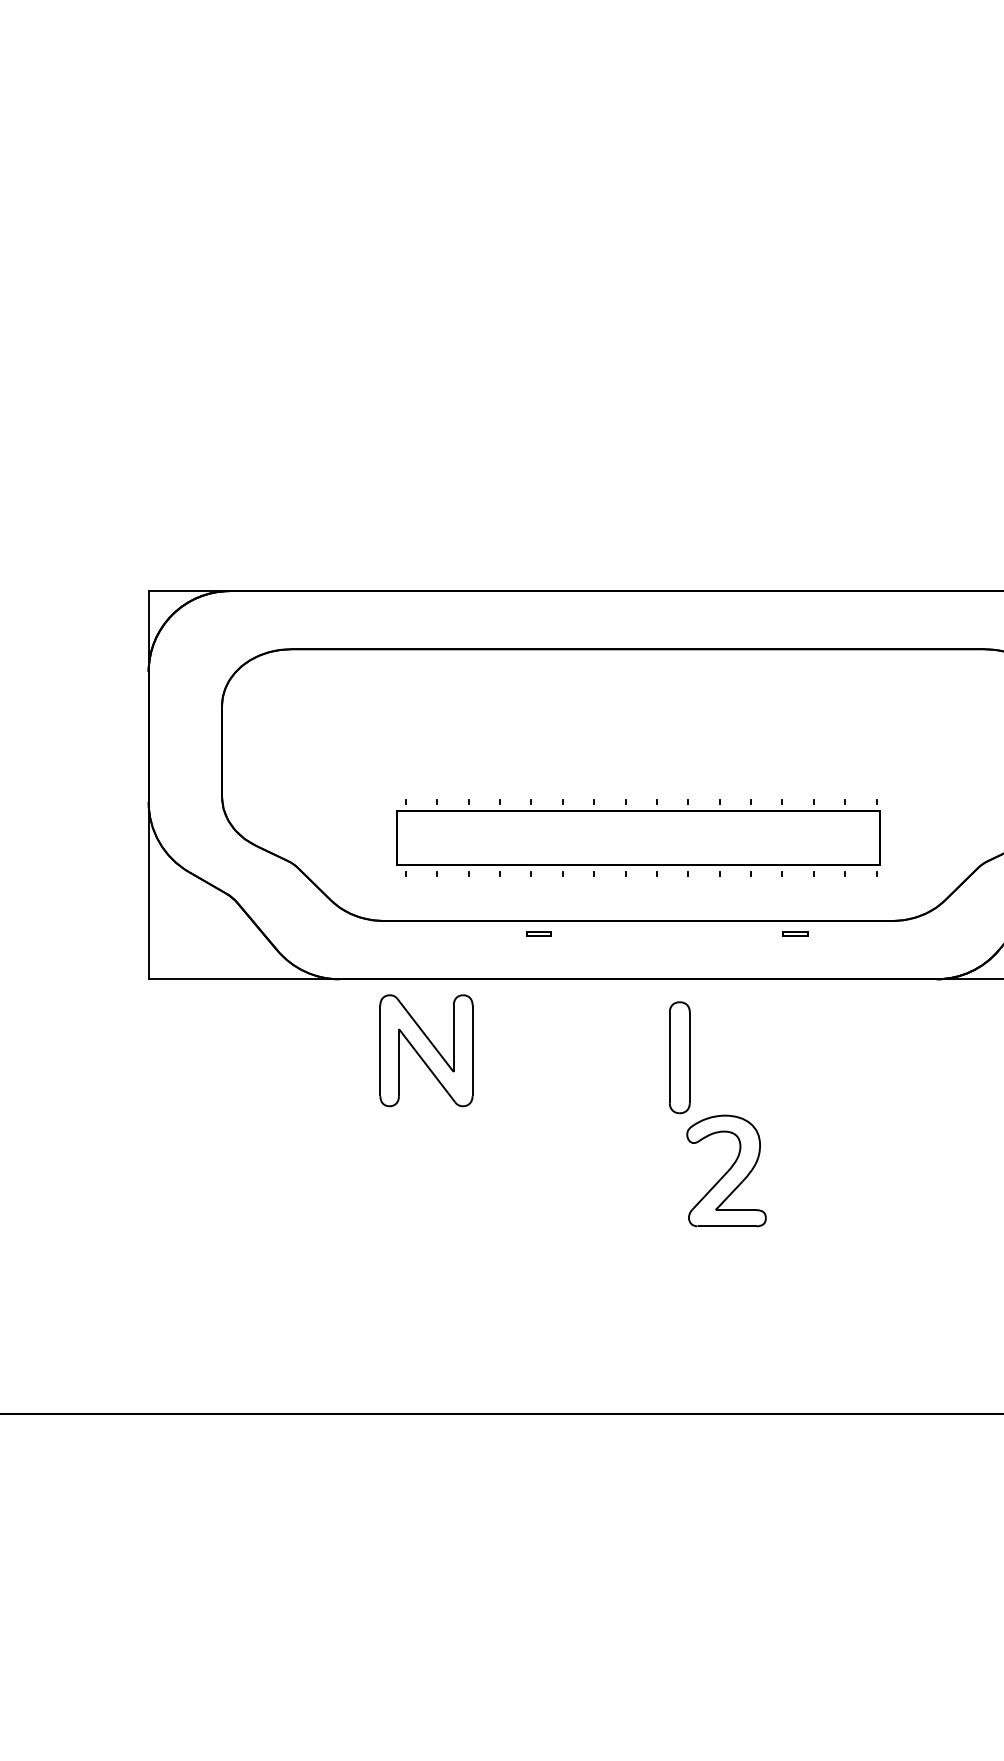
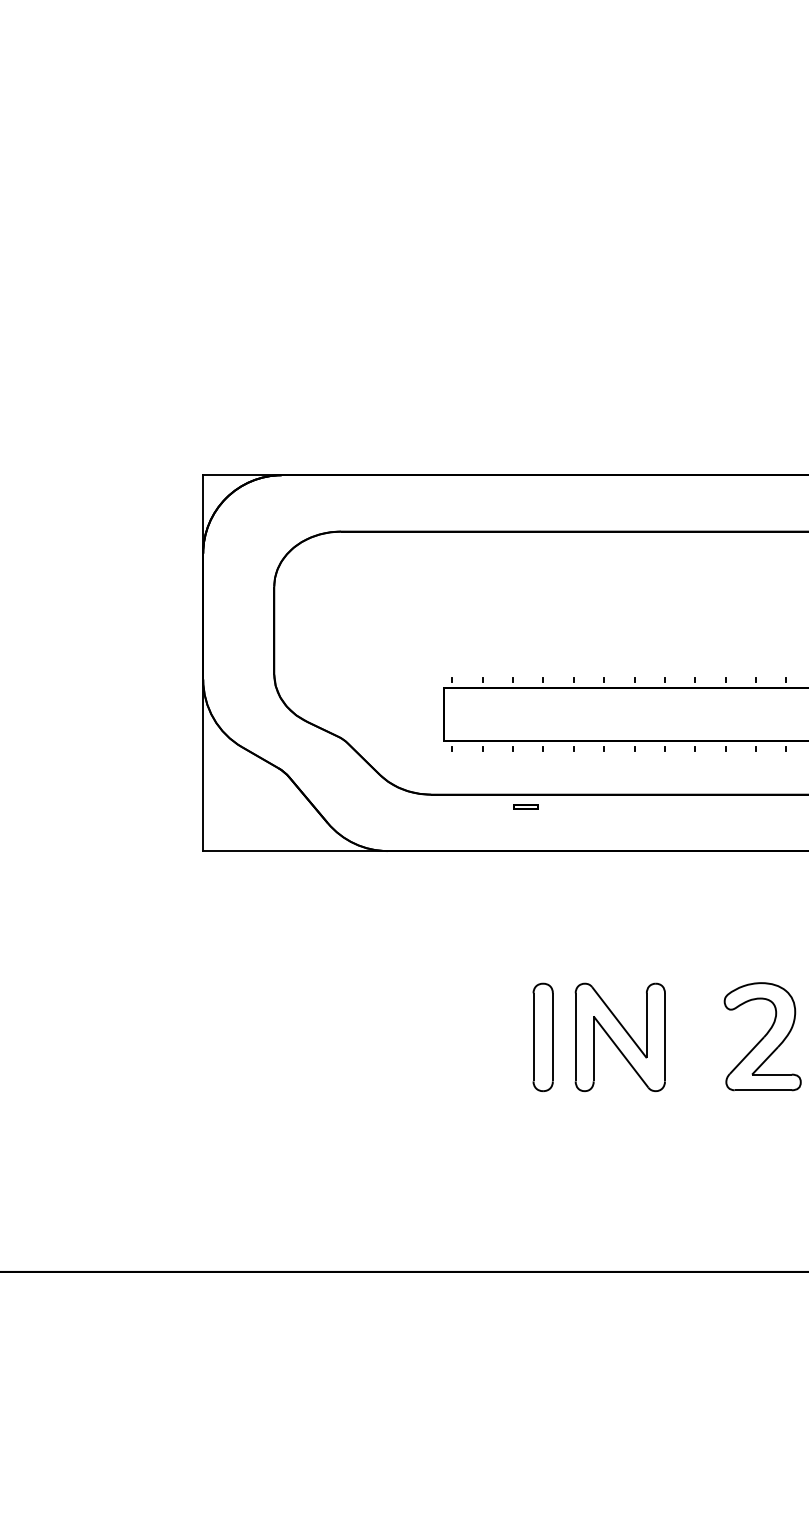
part: (538, 933) -> (525, 806), moved
part: (426, 1050) -> (620, 1037), moved
part: (679, 1057) -> (542, 1037), moved

